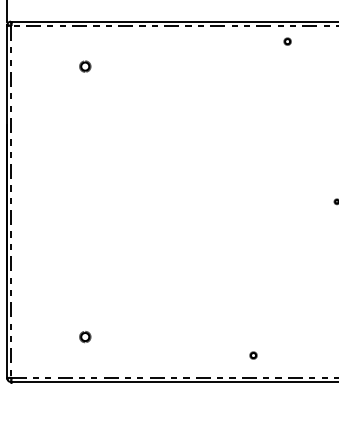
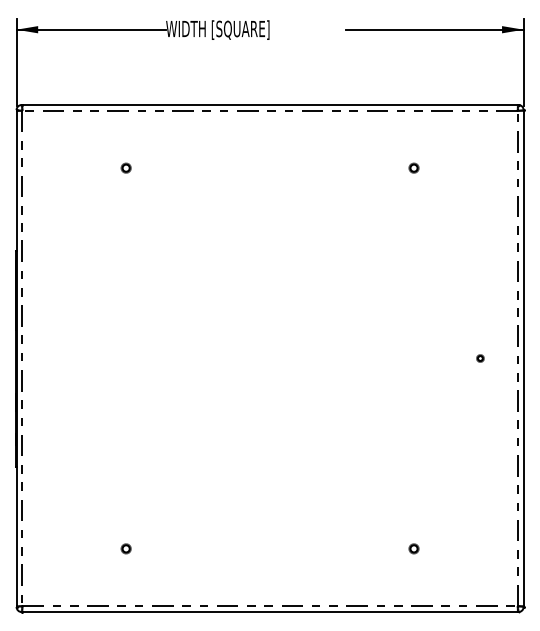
part: (287, 41) -> (413, 167), moved
part: (84, 66) -> (125, 167), size x0.62
part: (84, 336) -> (125, 548), size x0.62
part: (253, 355) -> (413, 548), moved

